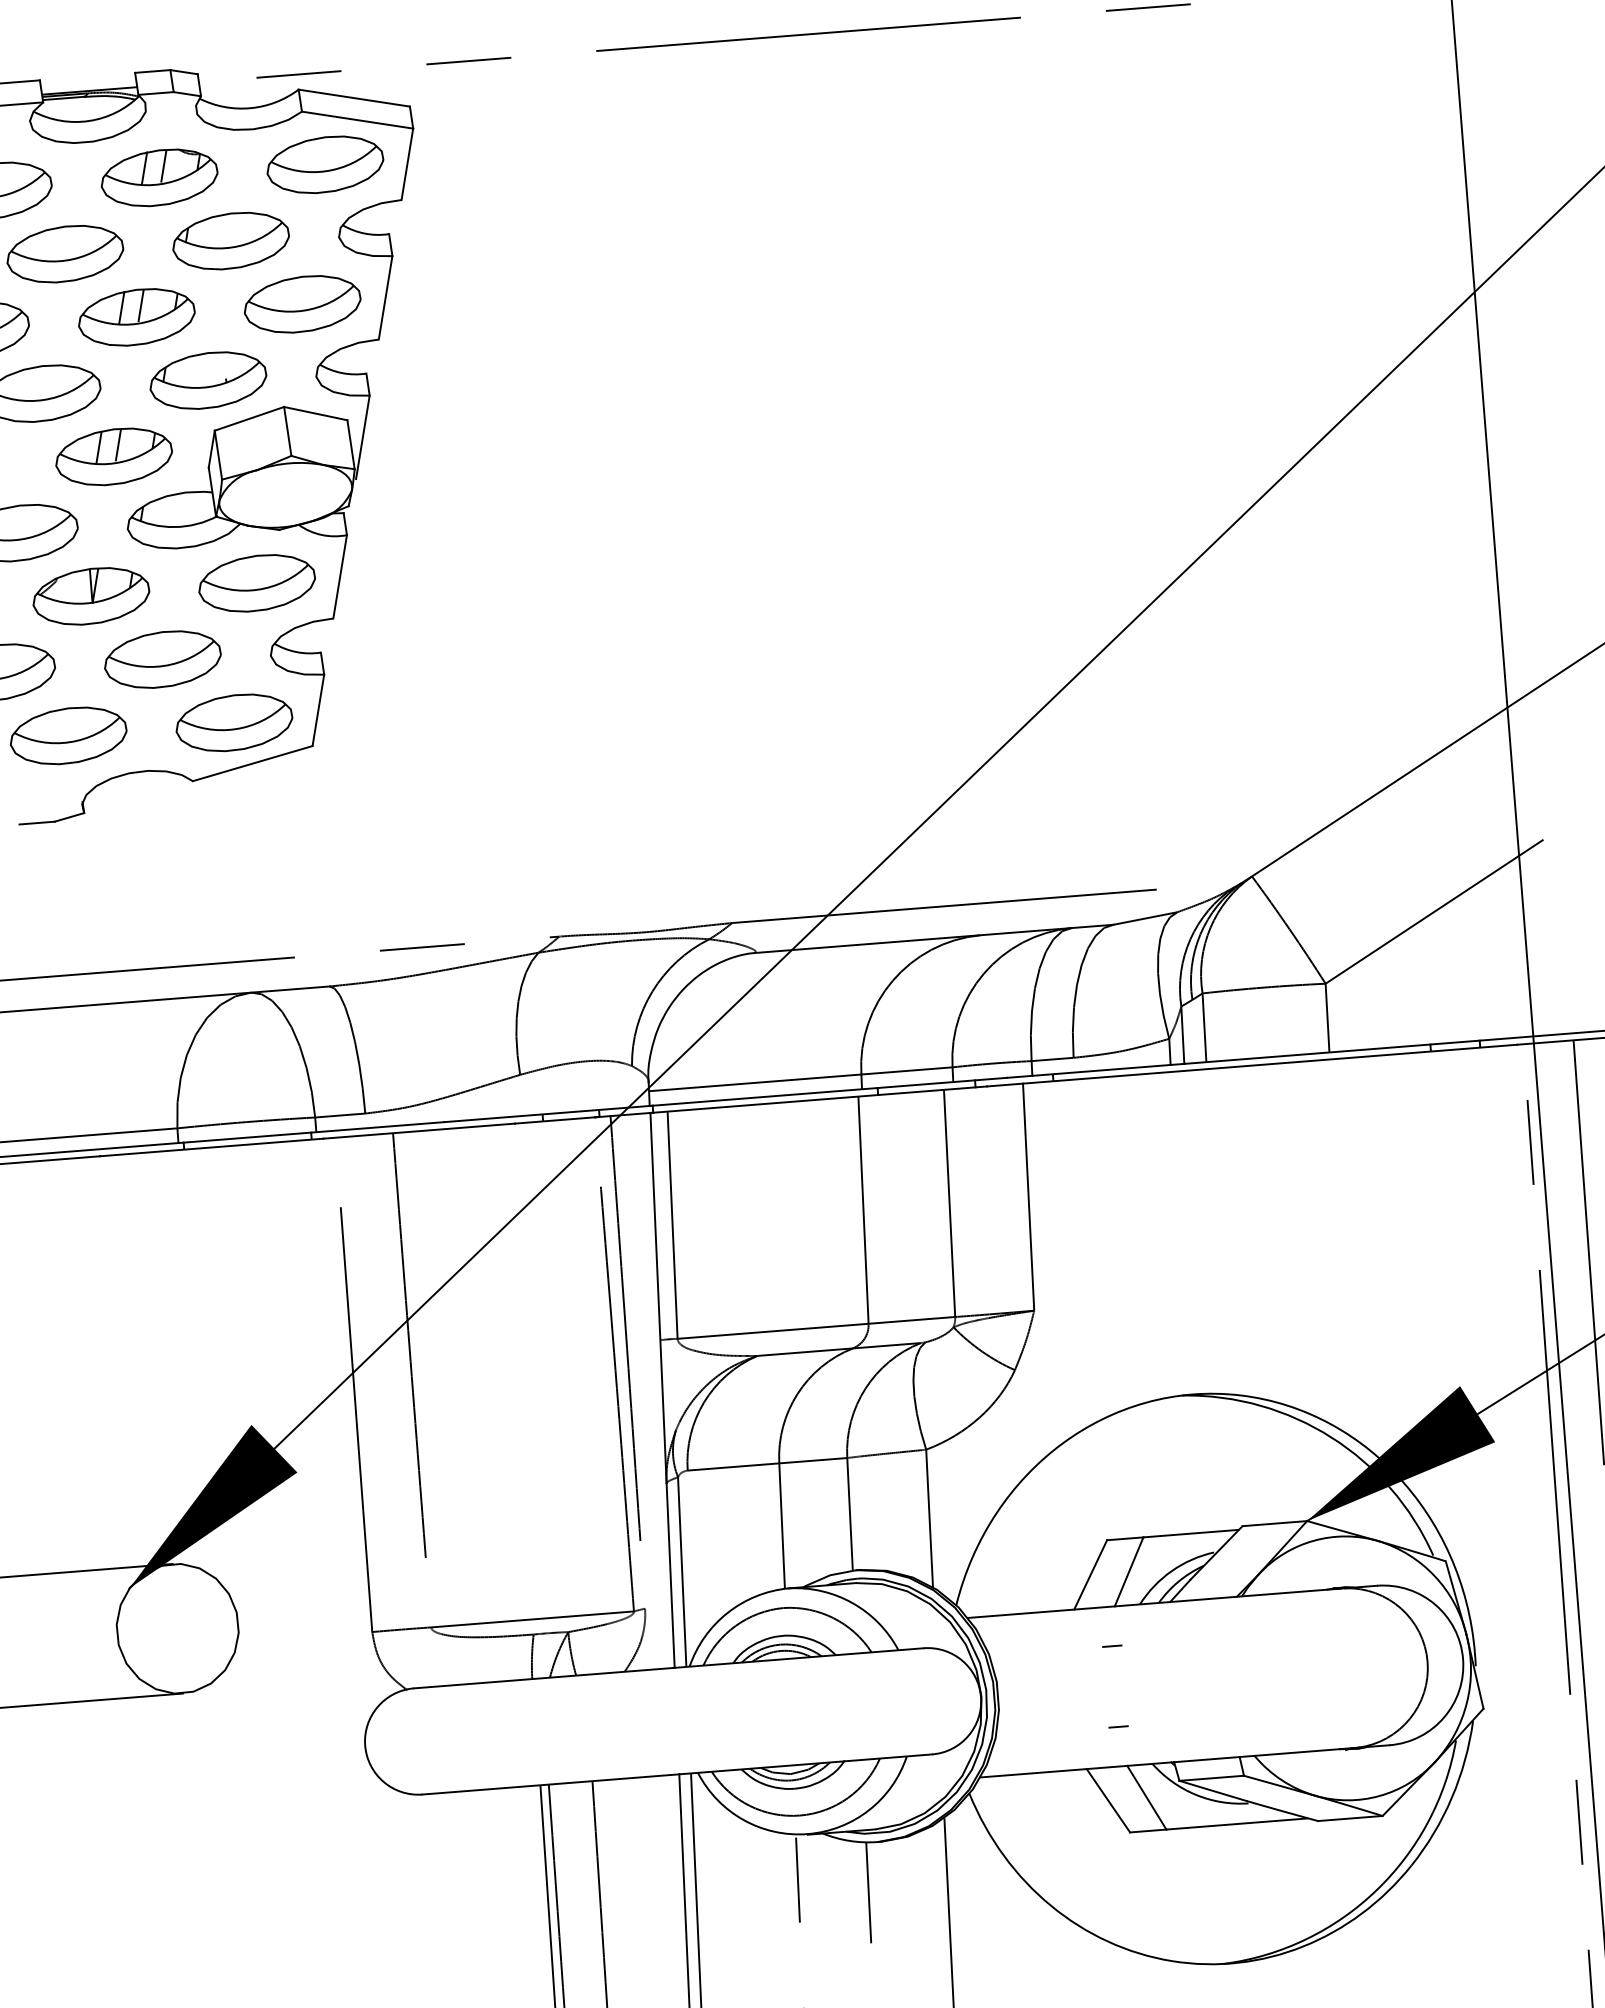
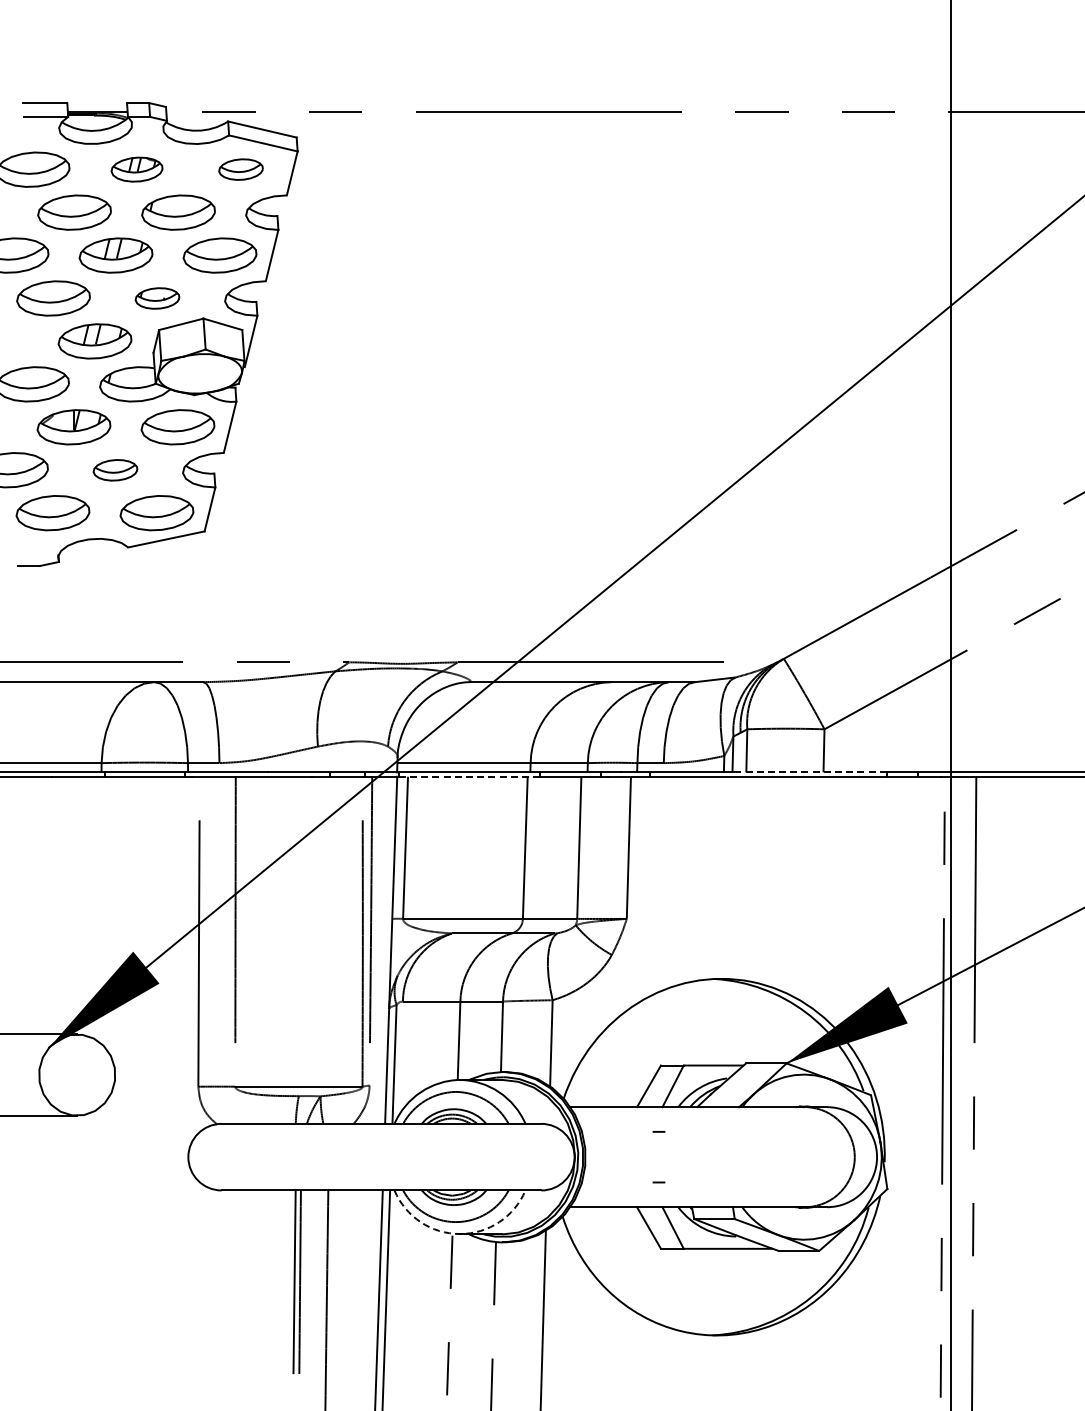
part: (324, 164) -> (240, 169), size x0.6
part: (158, 177) -> (136, 169), size x0.7
part: (208, 380) -> (157, 298), size x0.6
part: (162, 660) -> (115, 470), size x0.6
line: (1307, 1054) -> (809, 772), solid -> dashed
line: (765, 1103) -> (469, 776), solid -> dashed
arc: (808, 1834) -> (460, 1234), solid -> dashed

